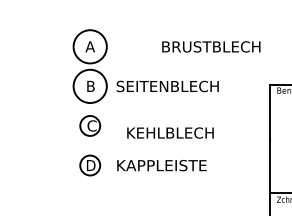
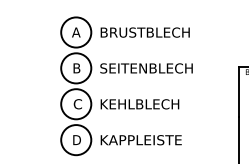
text: (211, 46) -> (145, 32), moved
circle: (89, 125) -> (75, 103), size x1.67
text: (170, 132) -> (139, 103), moved
circle: (89, 165) -> (75, 140), size x1.67

